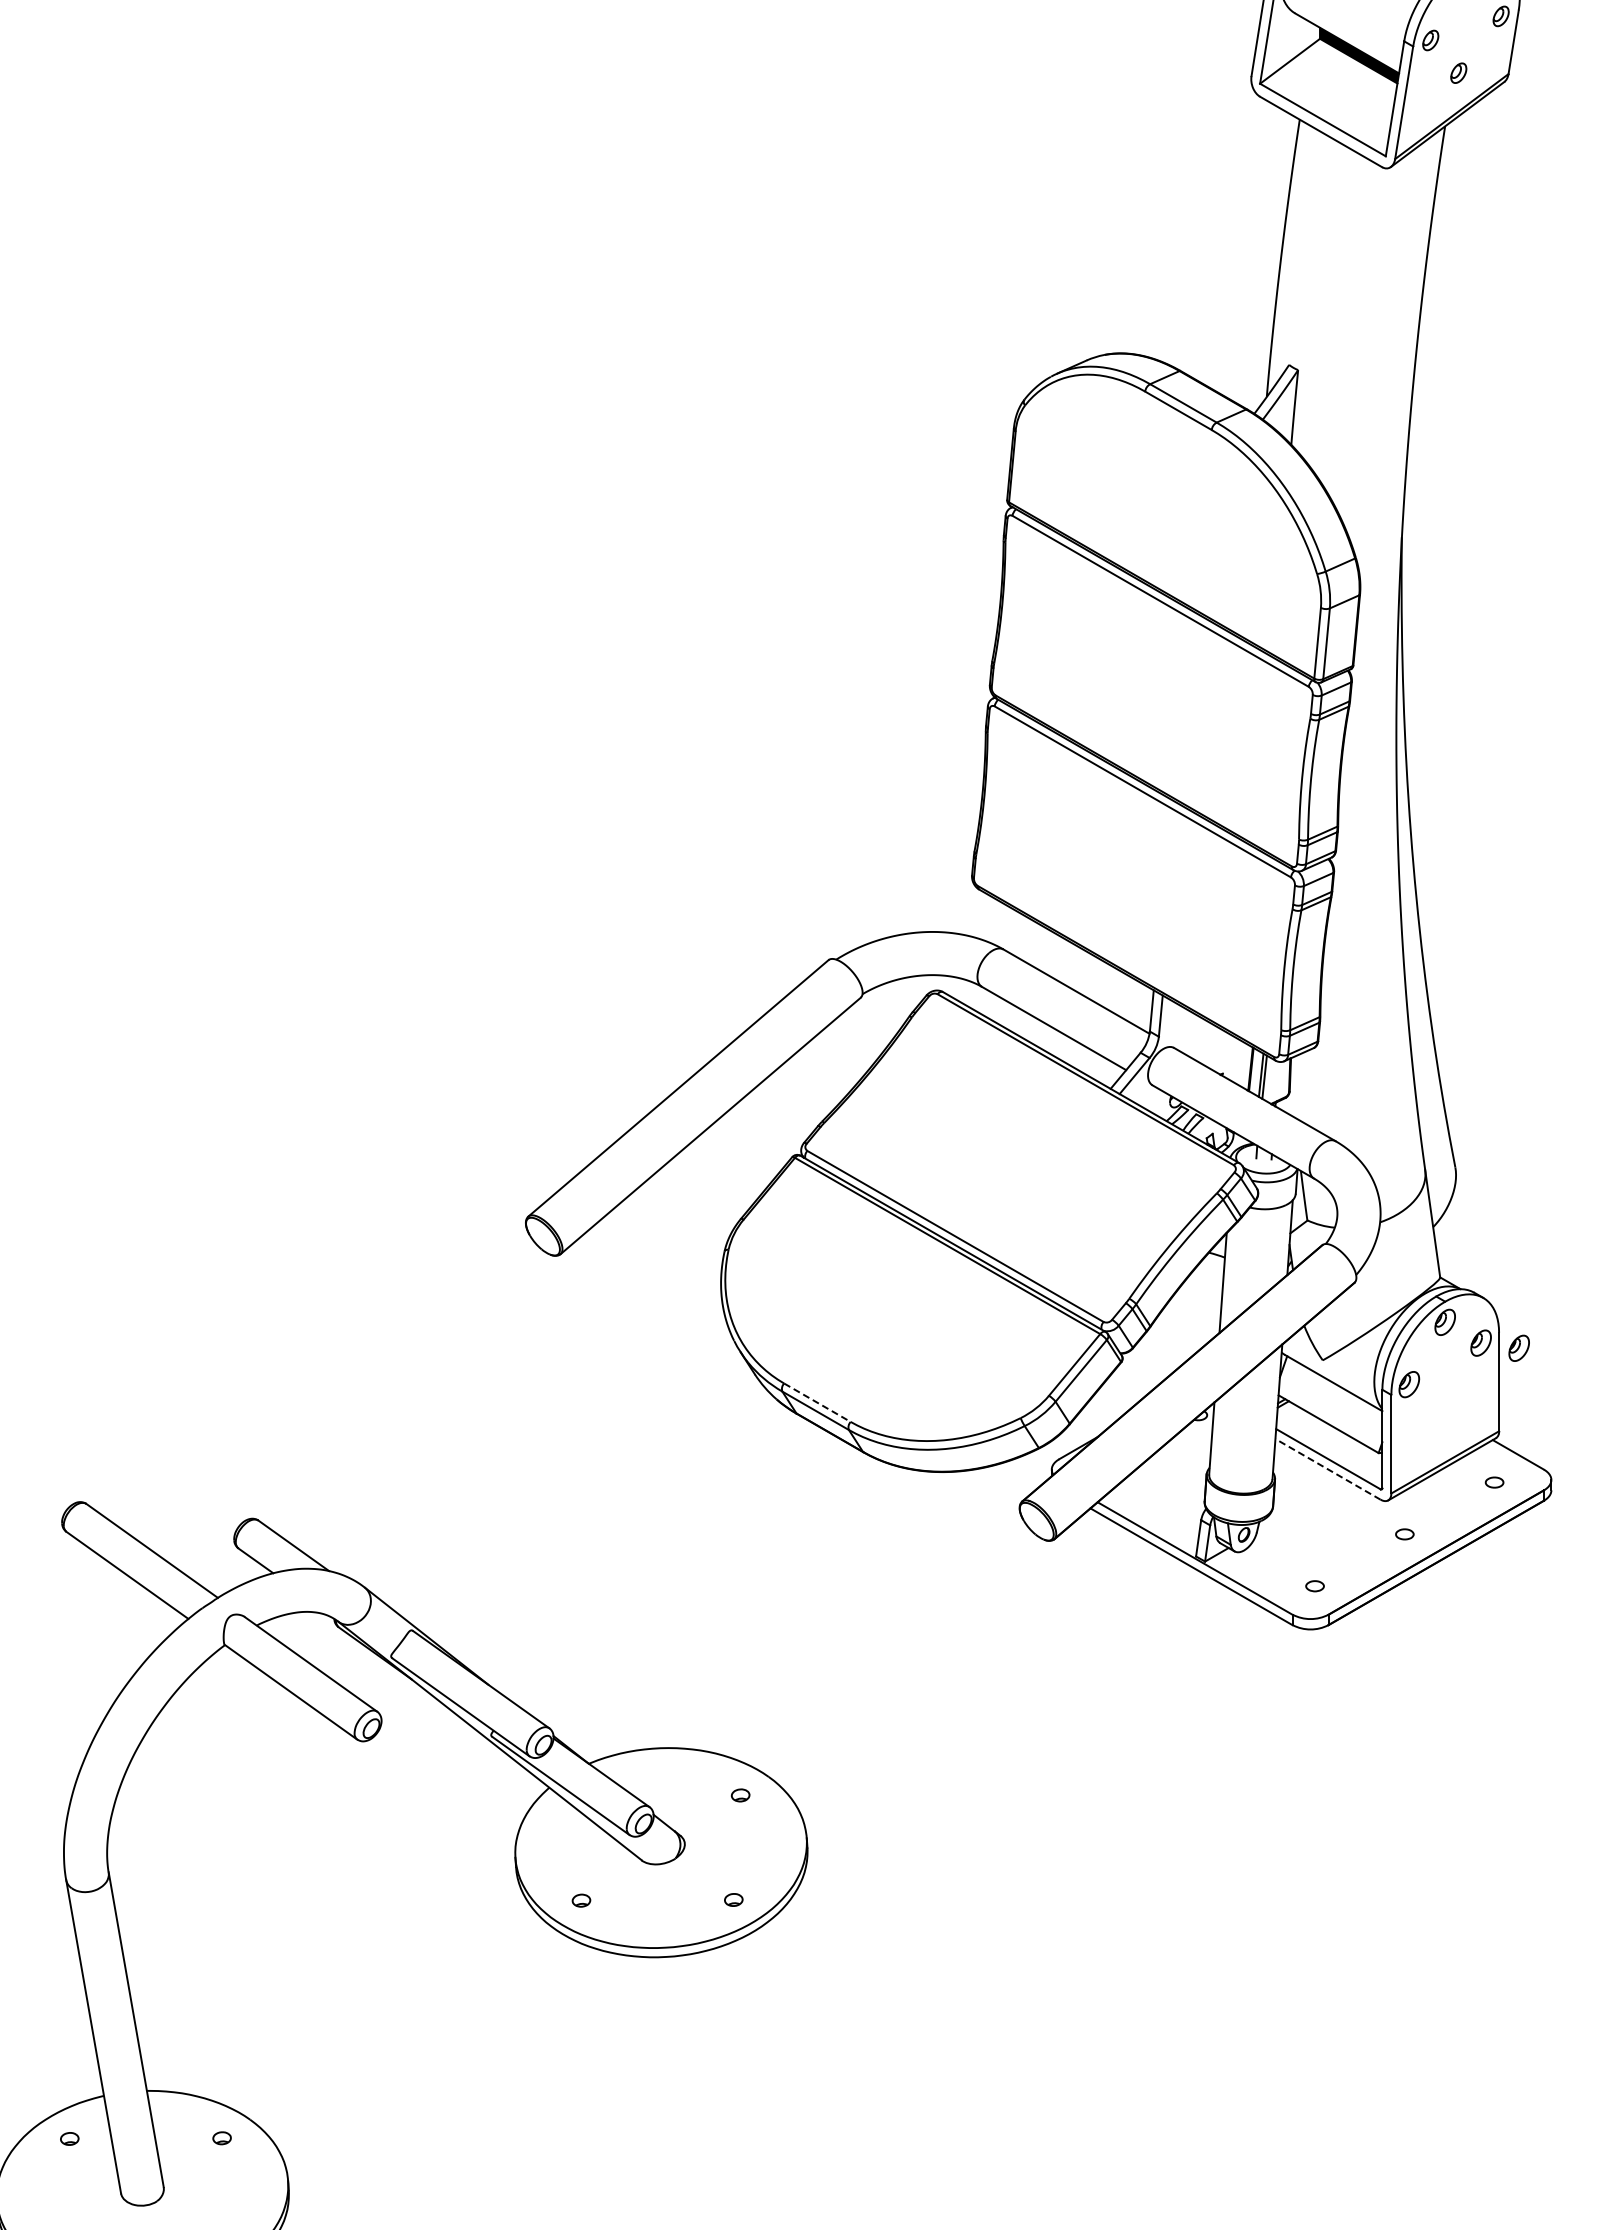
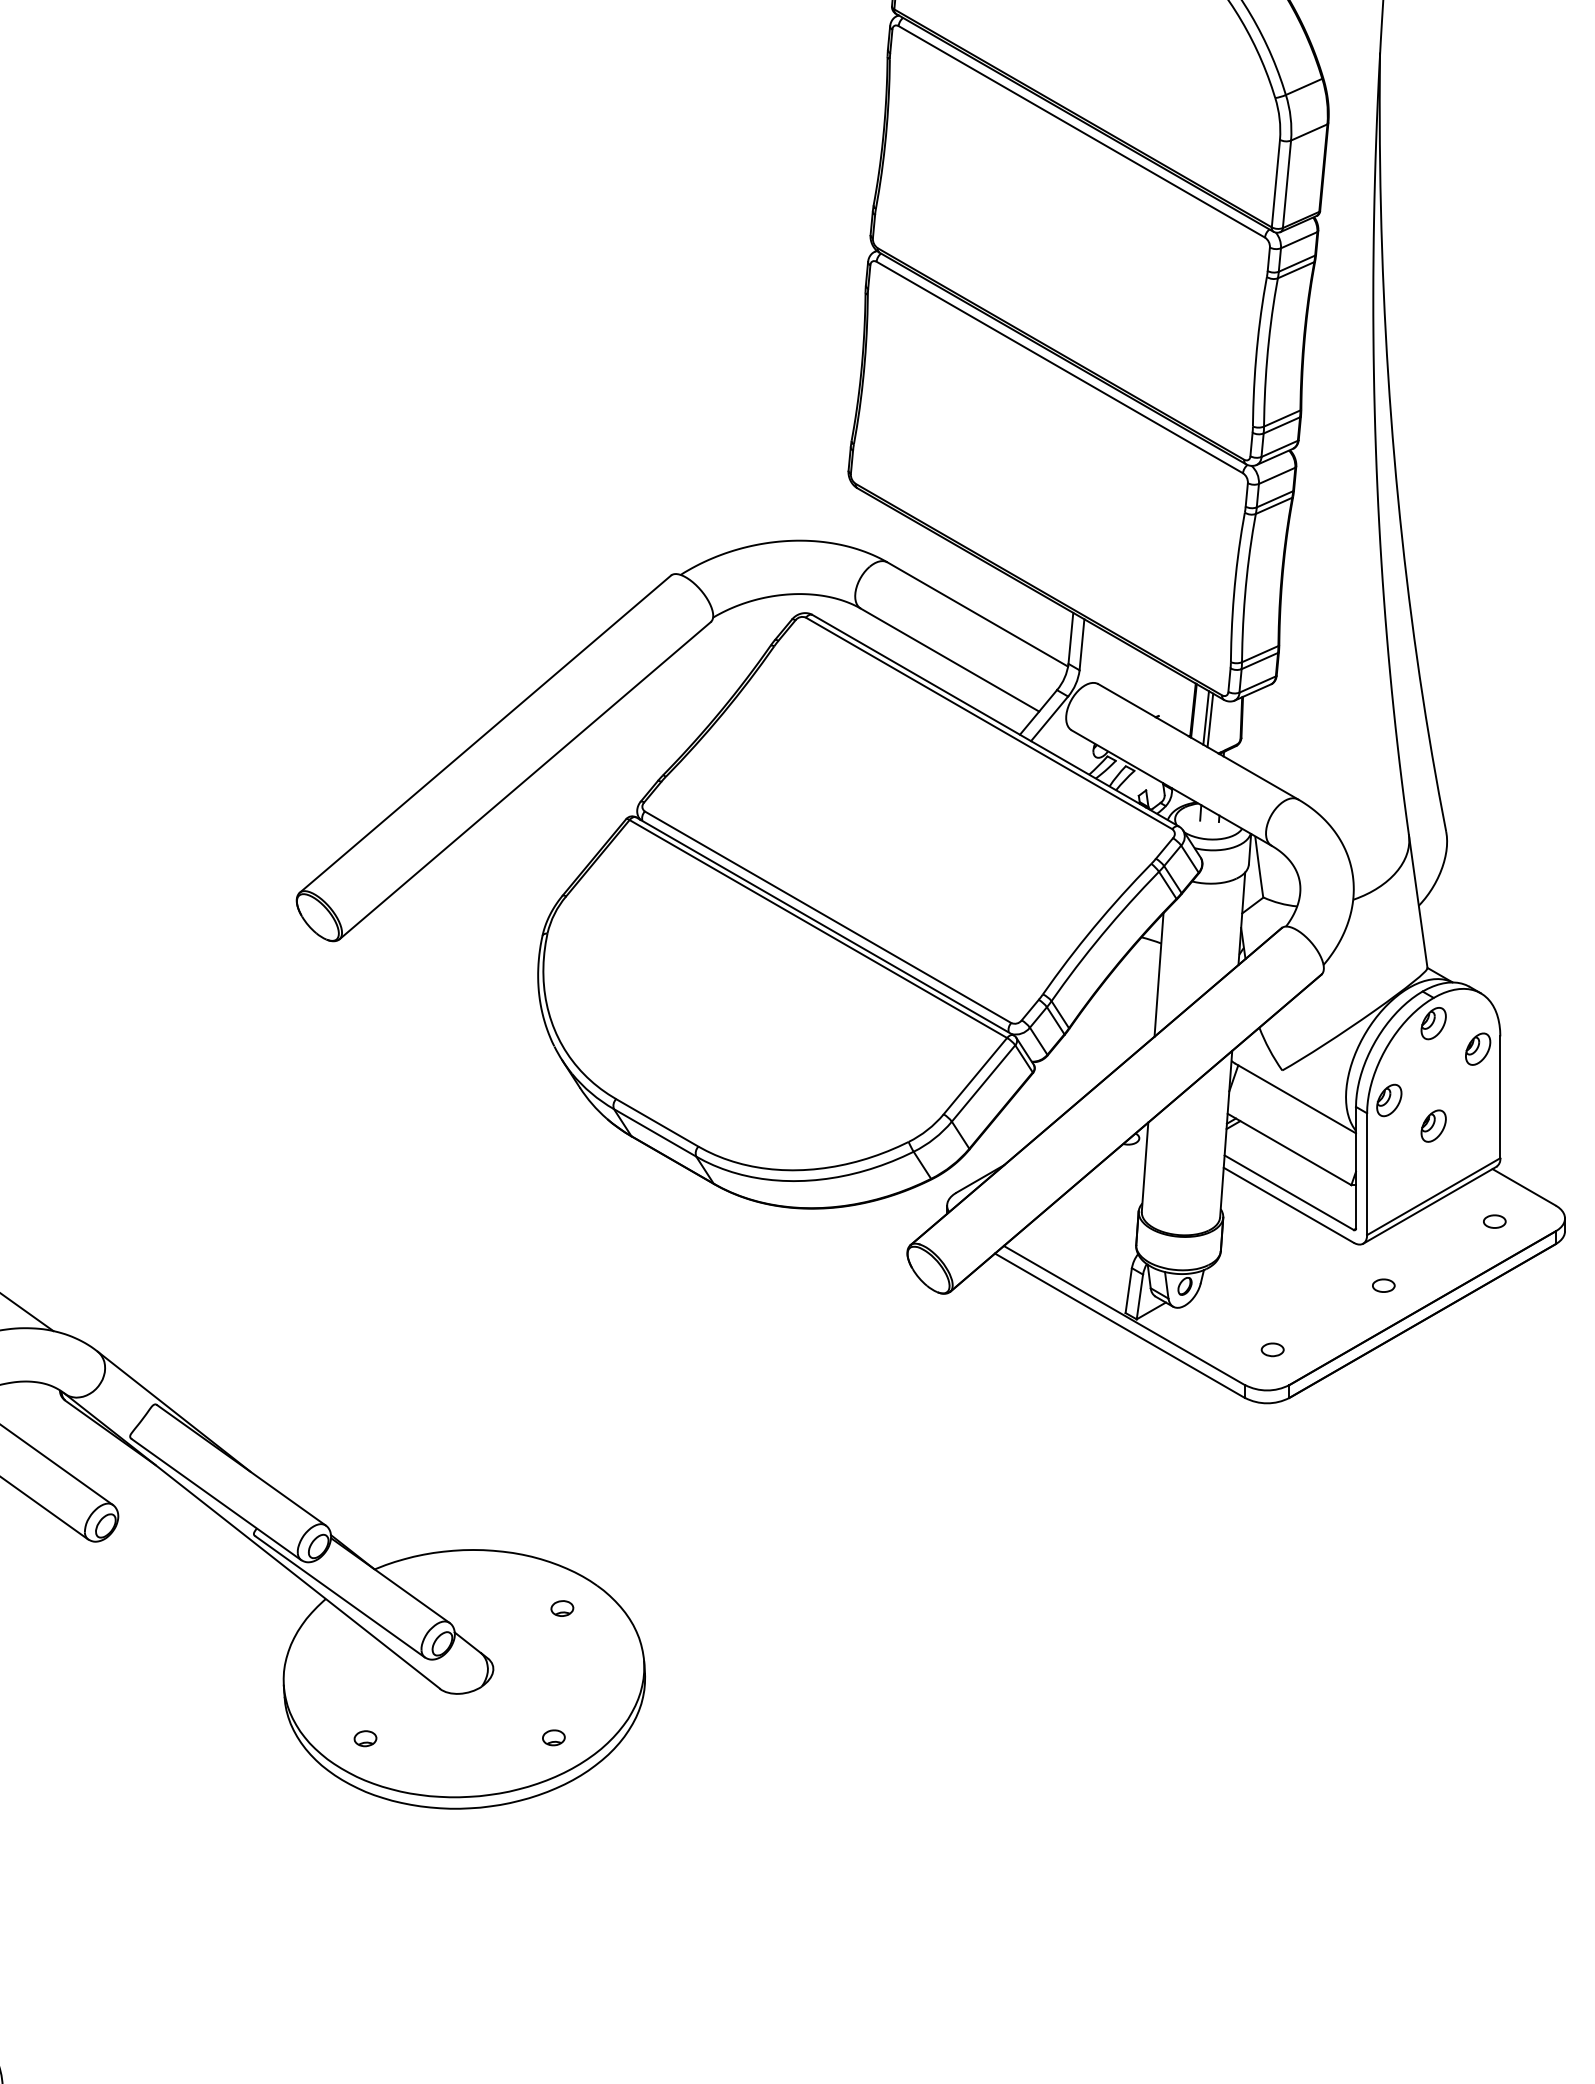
part: (1518, 1347) -> (1432, 1125), moved
line: (817, 1402) -> (657, 1122), dashed -> solid
line: (1328, 1469) -> (1289, 1205), dashed -> solid

